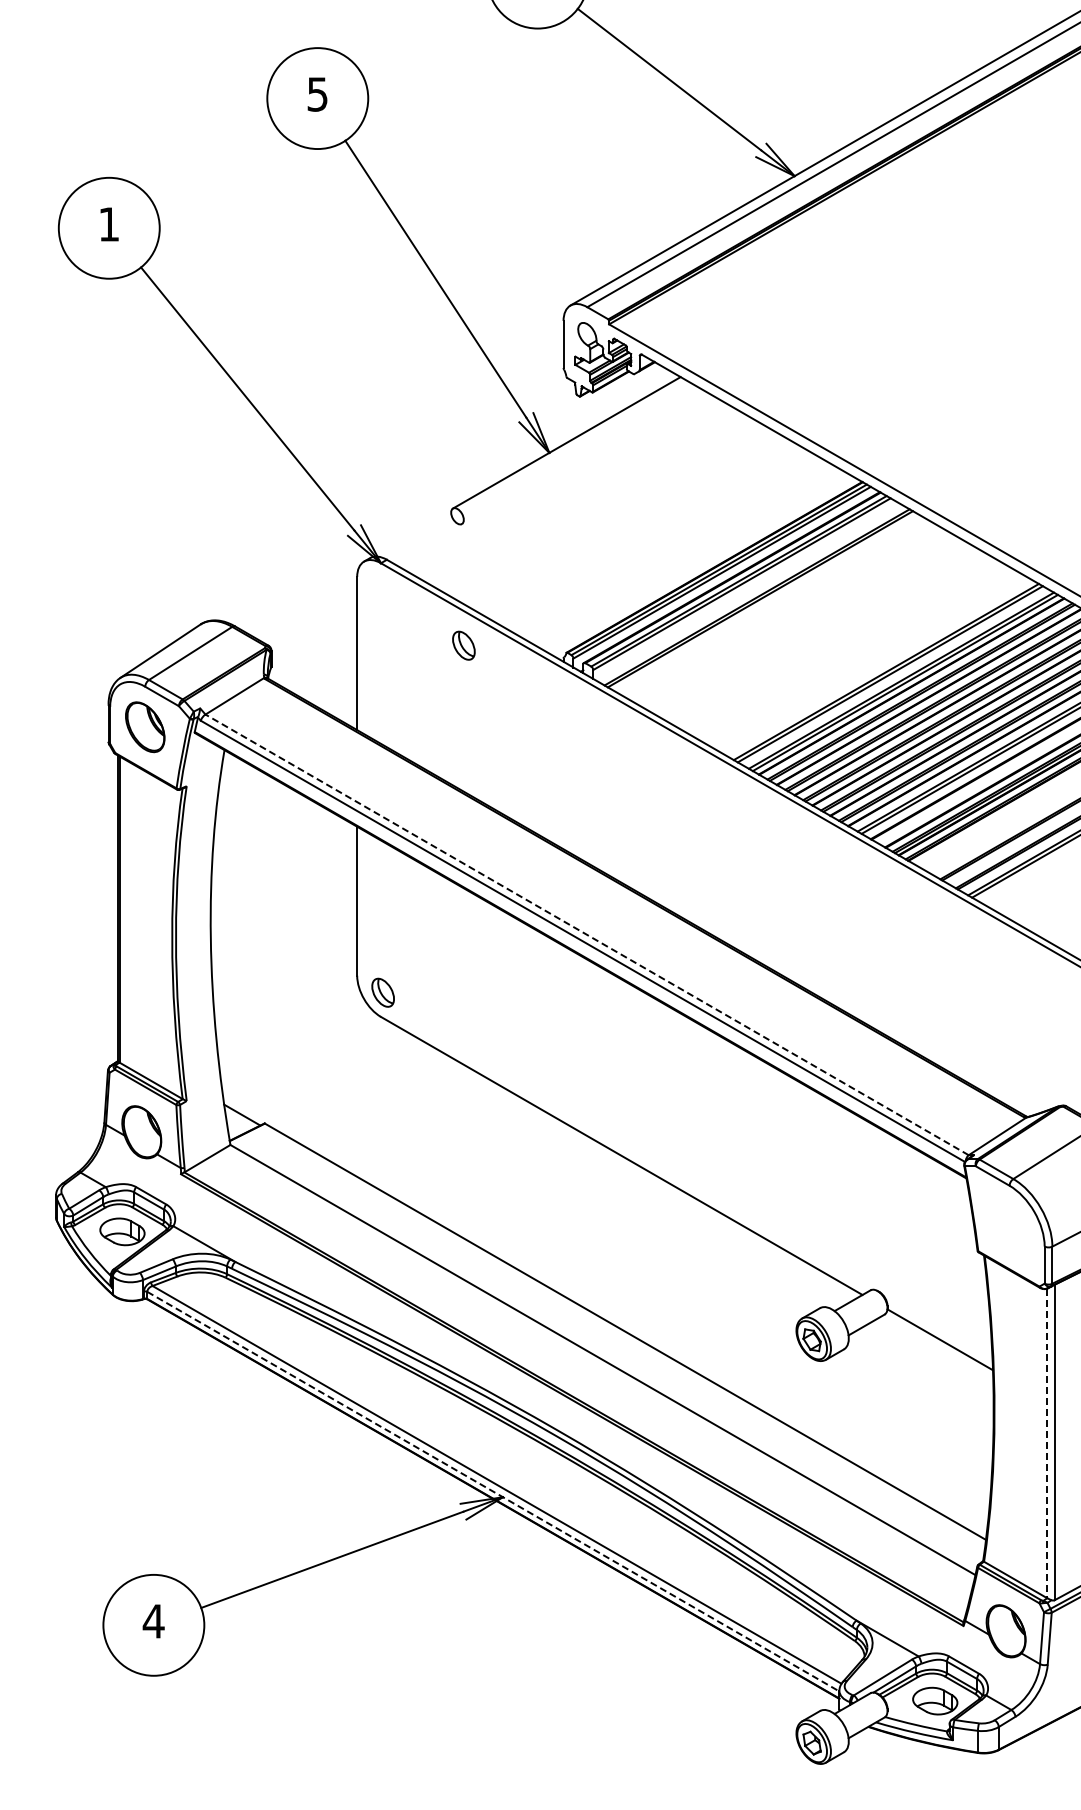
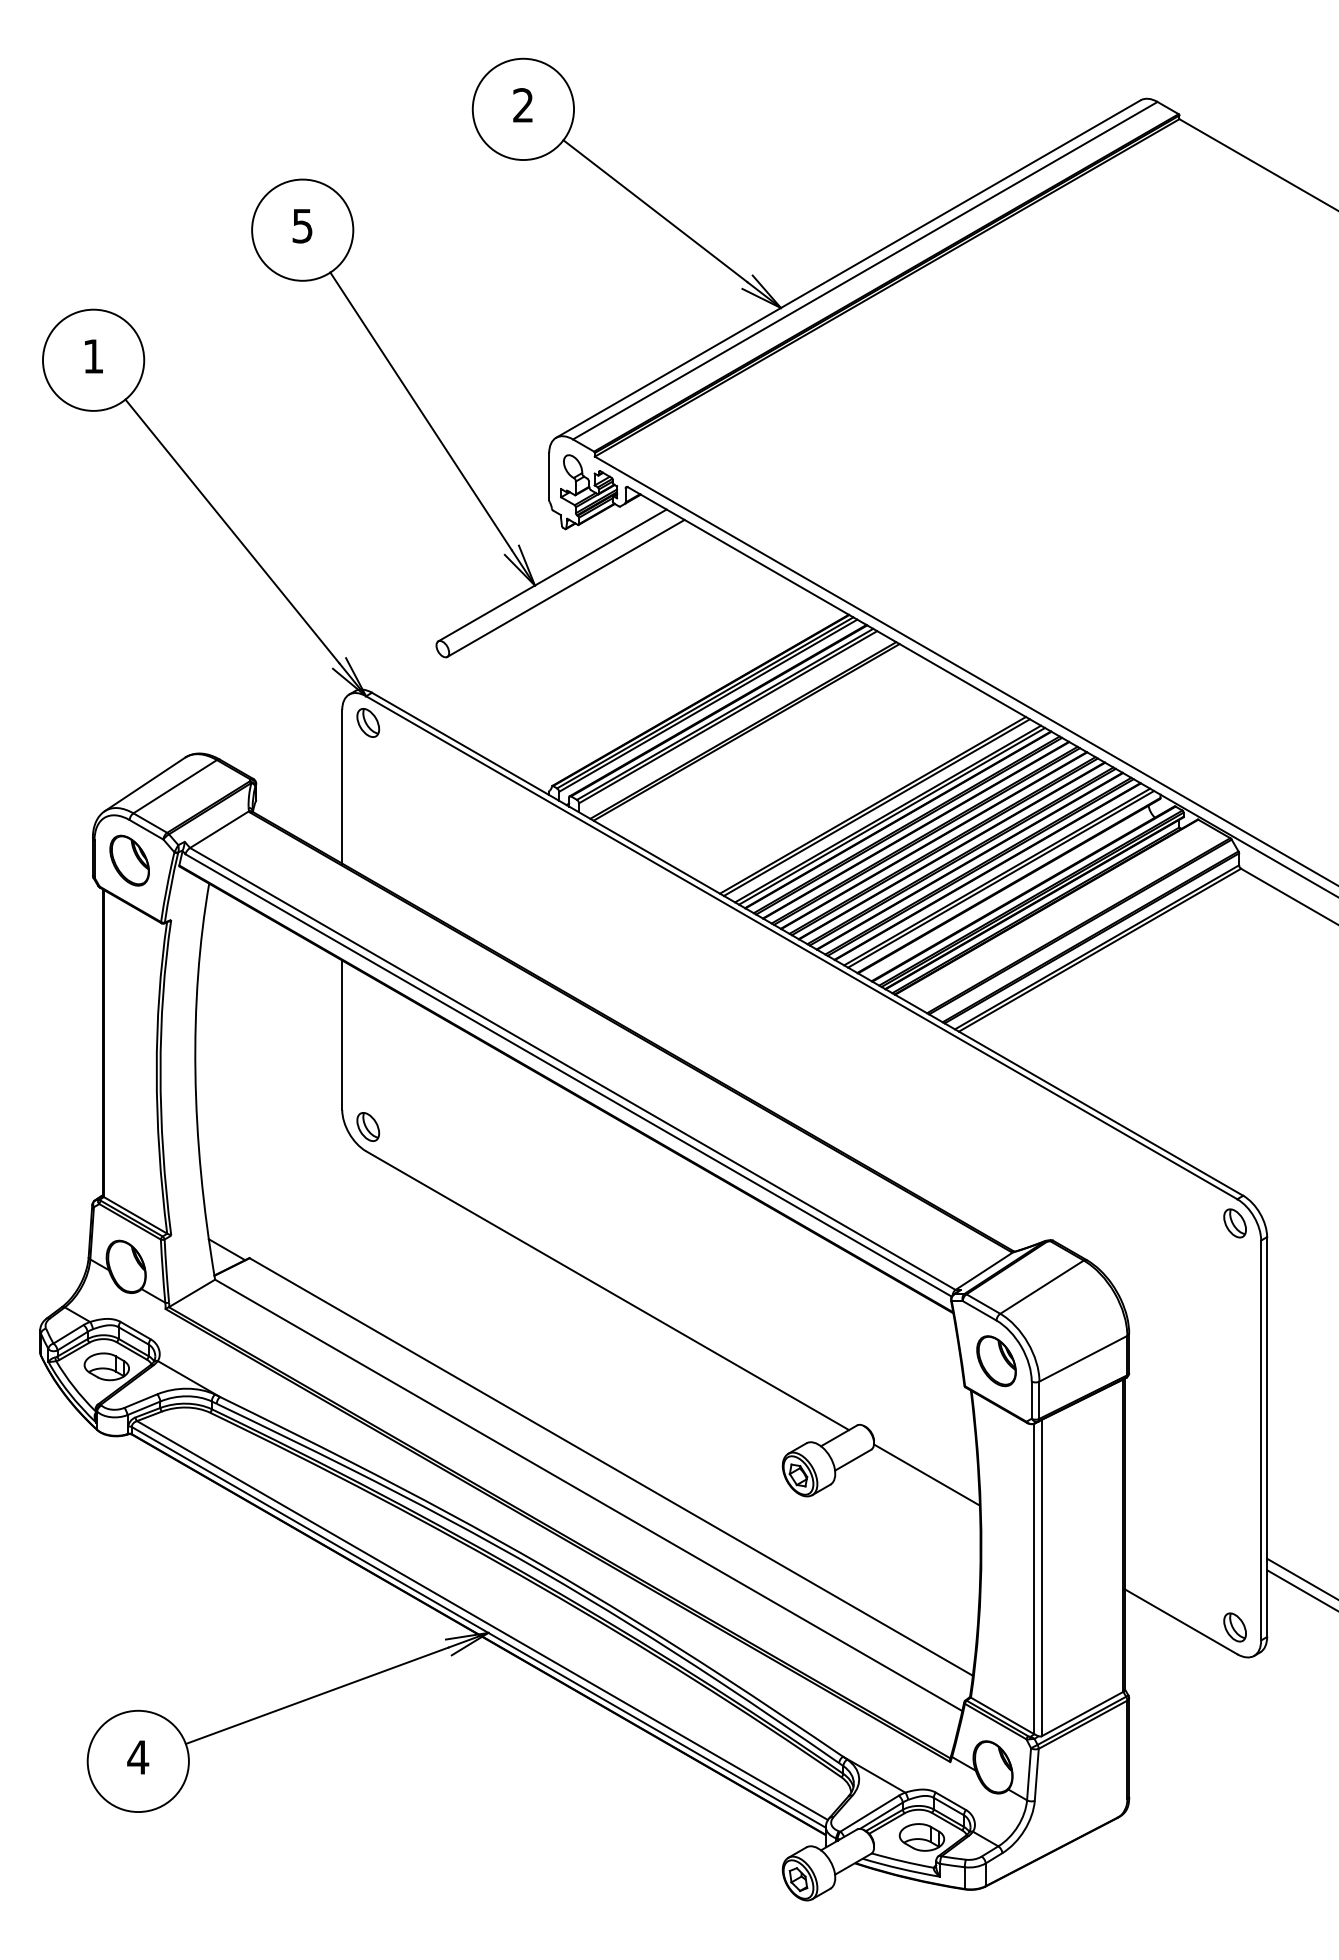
line: (579, 454) -> (565, 587), added
part: (464, 645) -> (368, 722), moved
line: (586, 934) -> (572, 1068), dashed -> solid
part: (1009, 1226) -> (996, 1361), added
line: (1047, 1443) -> (1034, 1579), dashed -> solid
line: (493, 1491) -> (478, 1627), dashed -> solid

